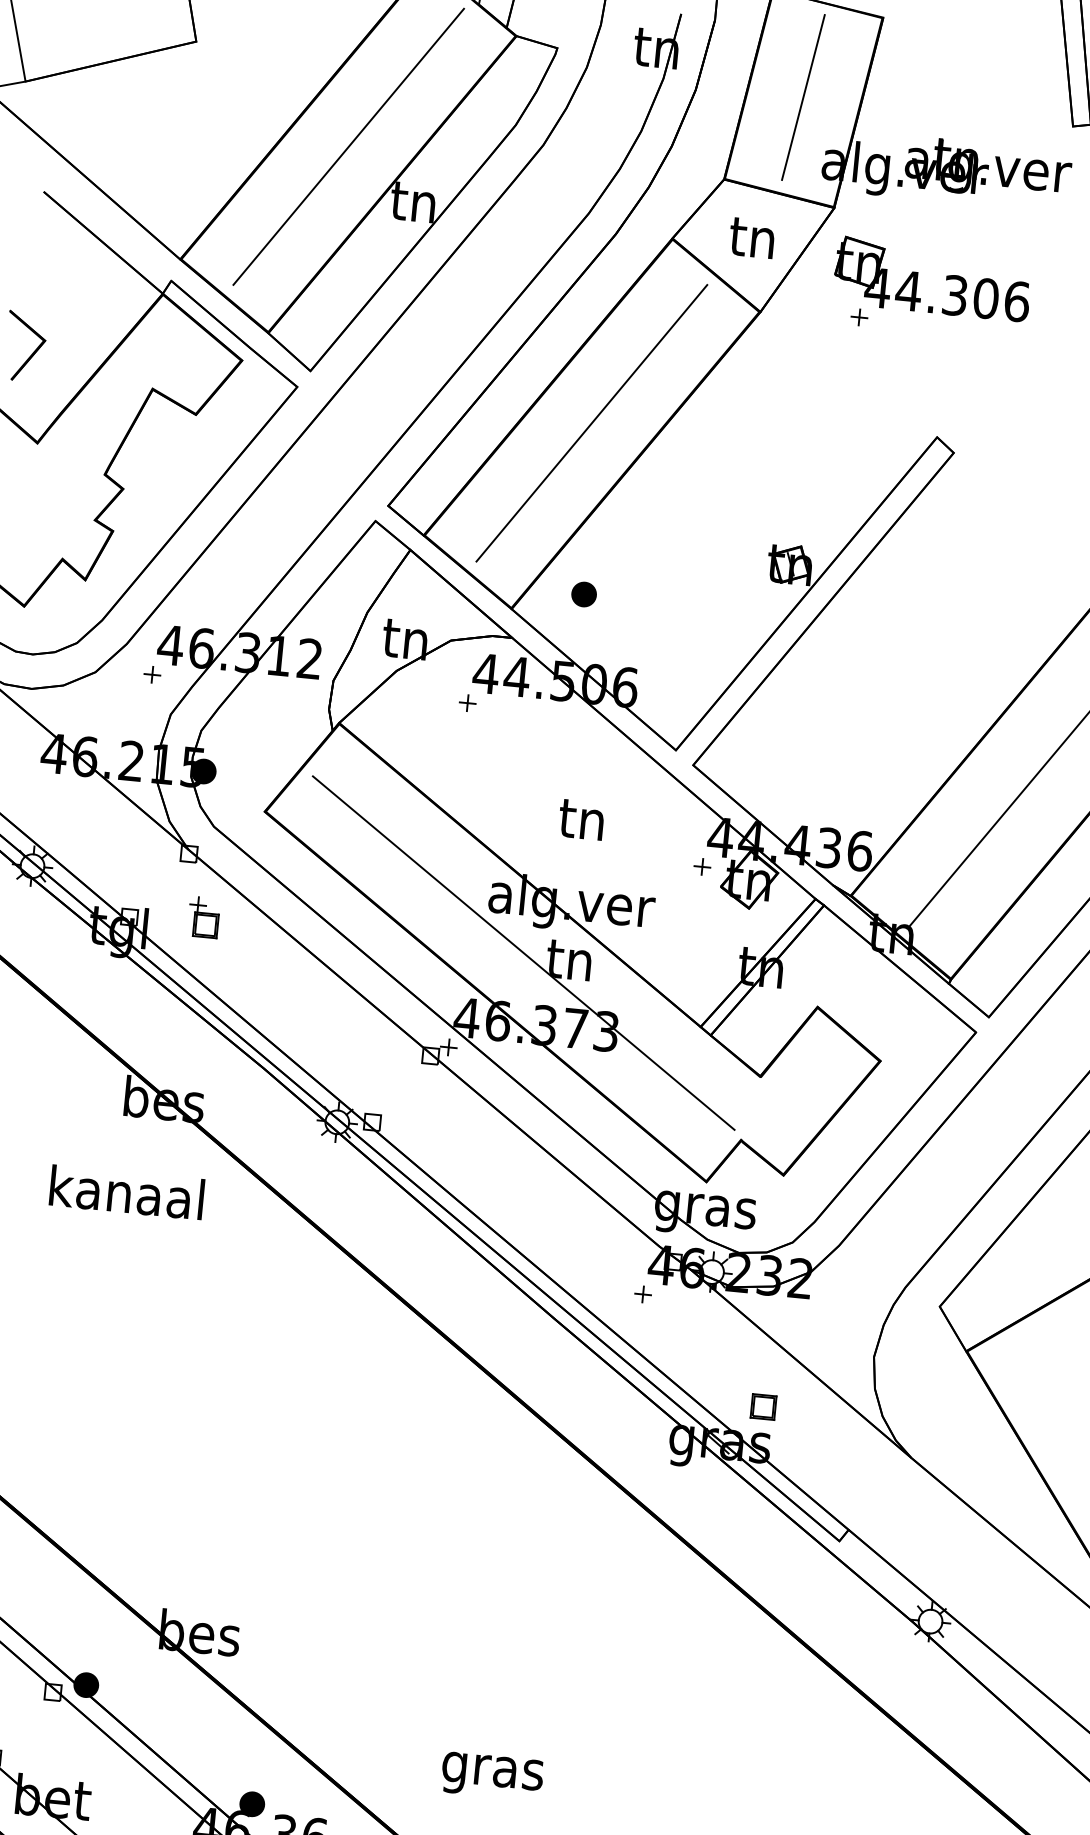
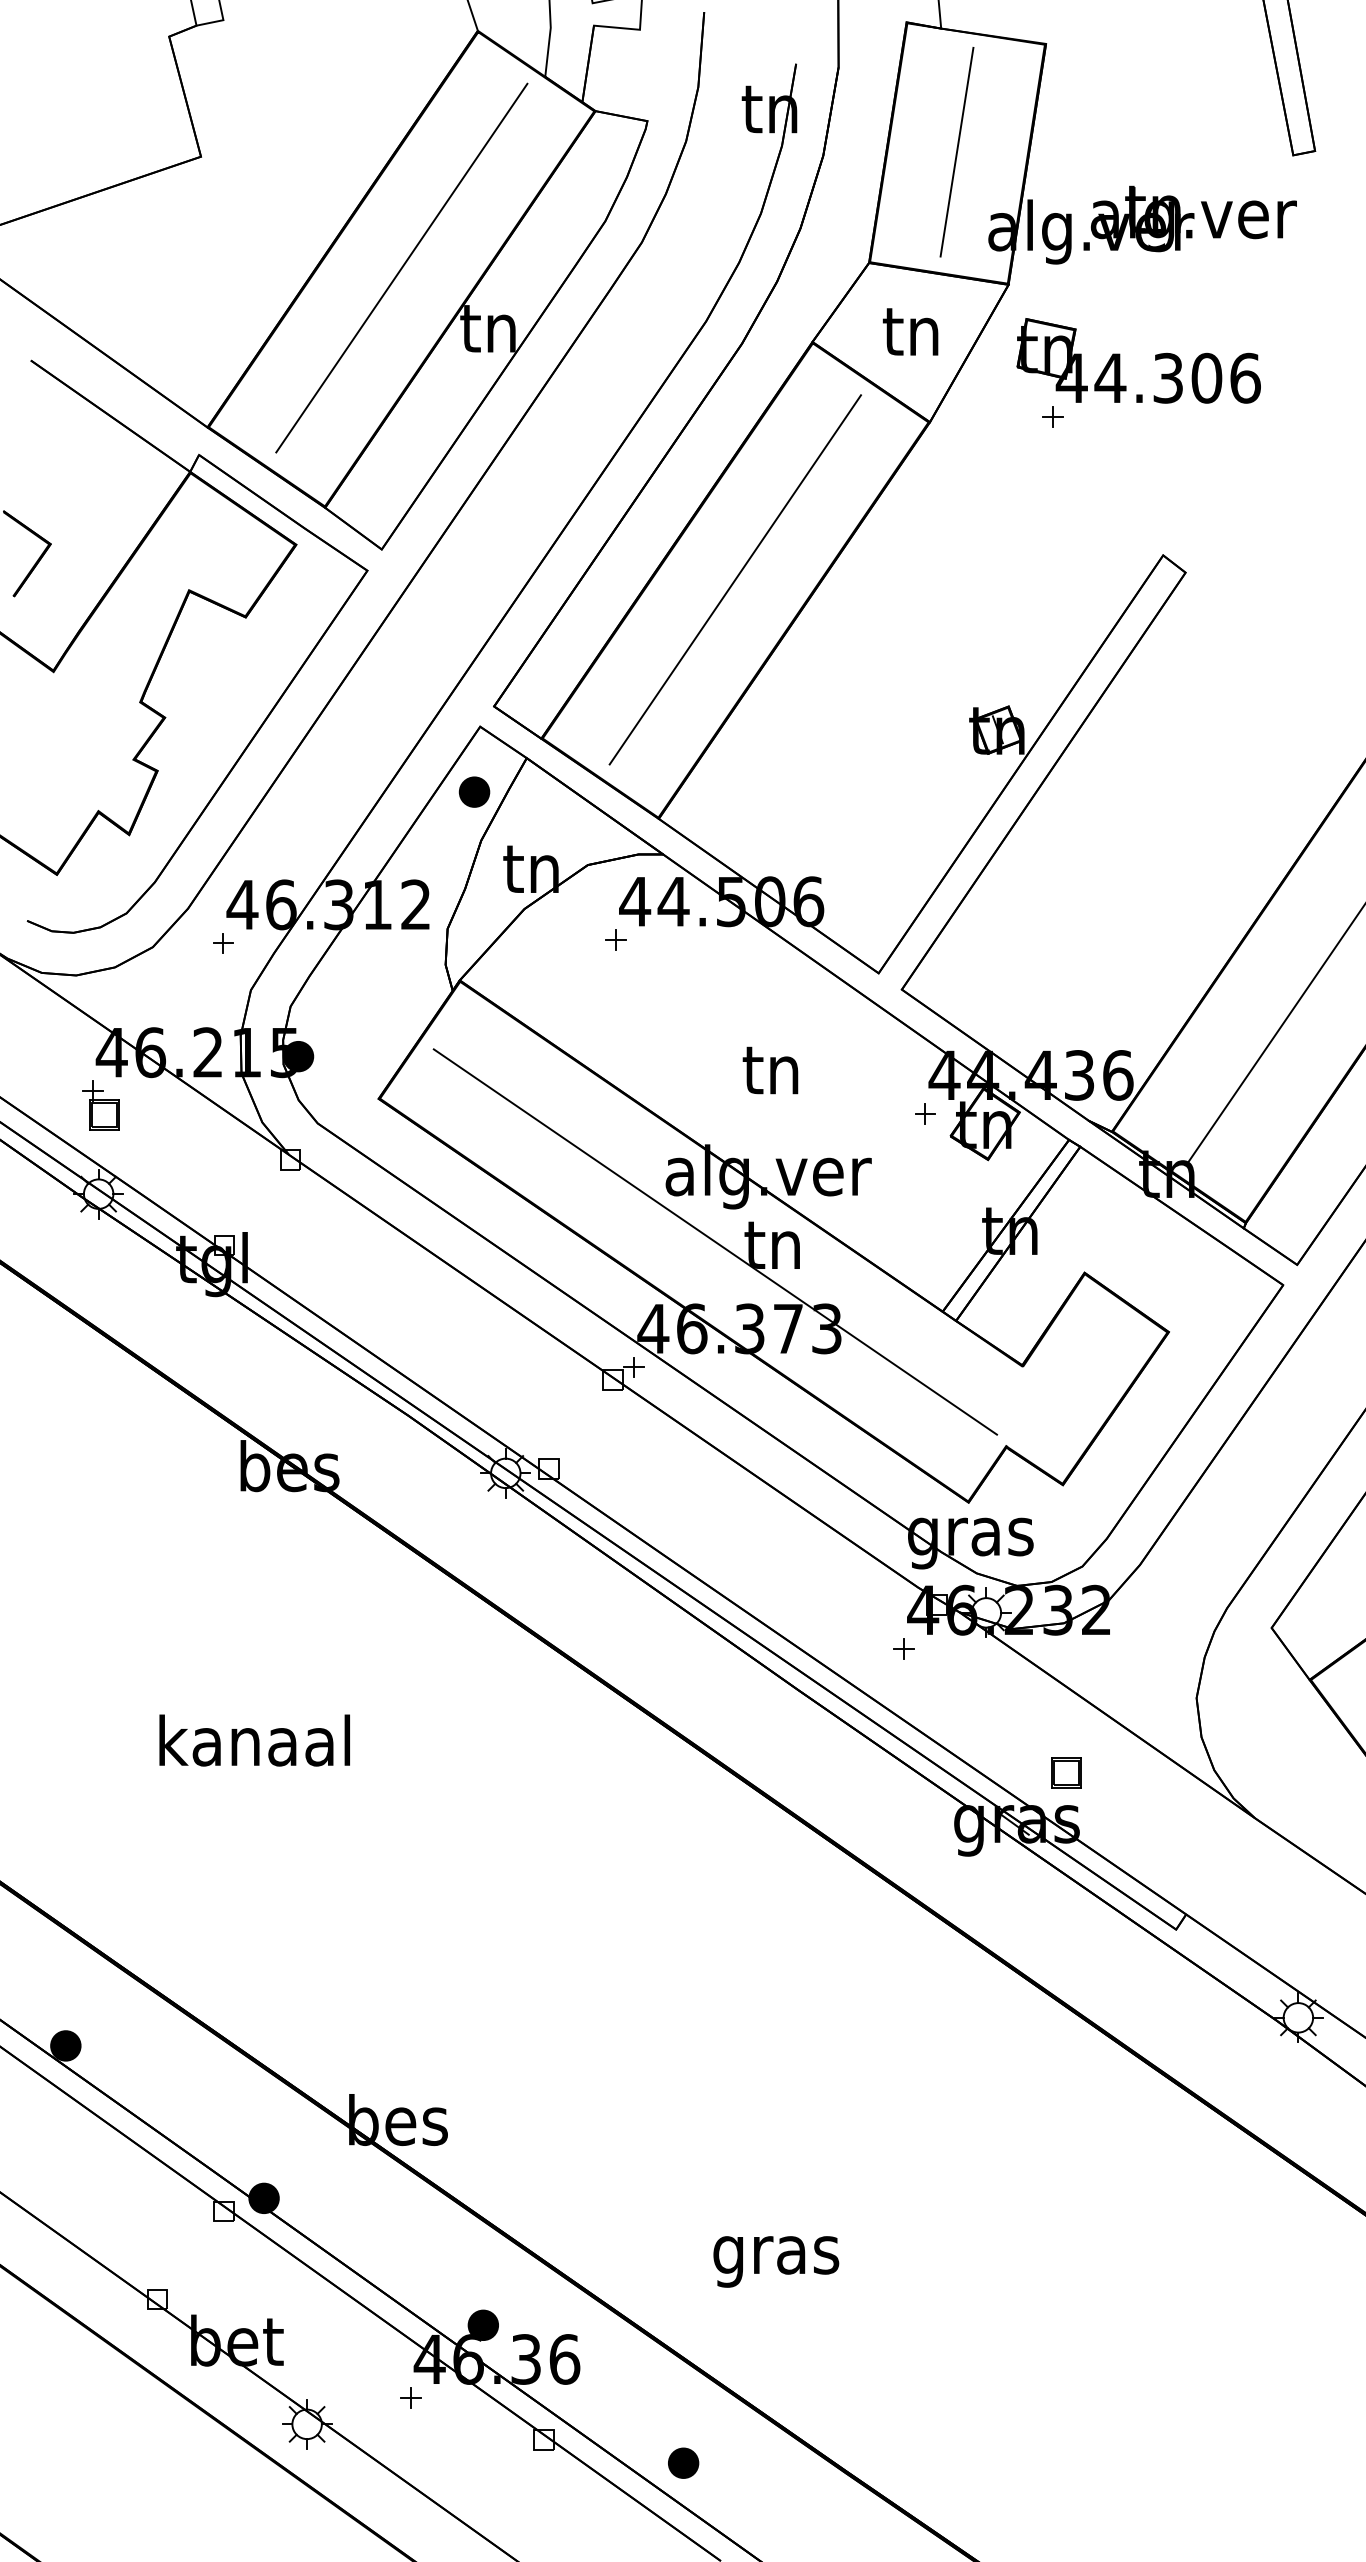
part: (584, 594) -> (474, 791), moved
part: (203, 917) -> (100, 1105), moved
text: (126, 1192) -> (254, 1740), moved

